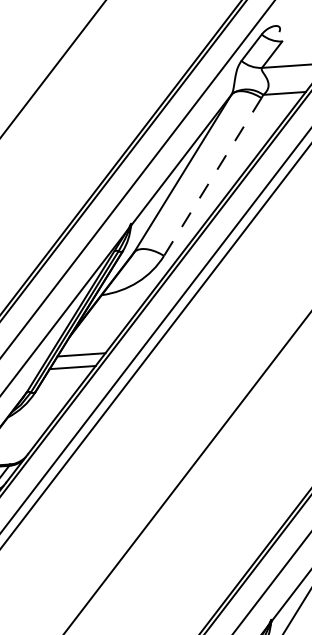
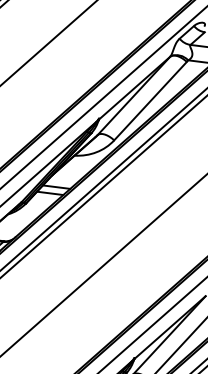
line: (212, 177) -> (150, 101), dashed -> solid

